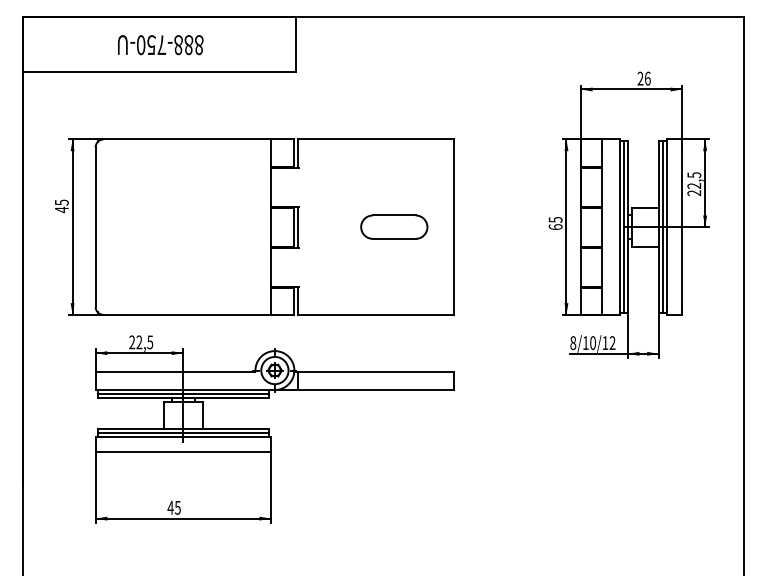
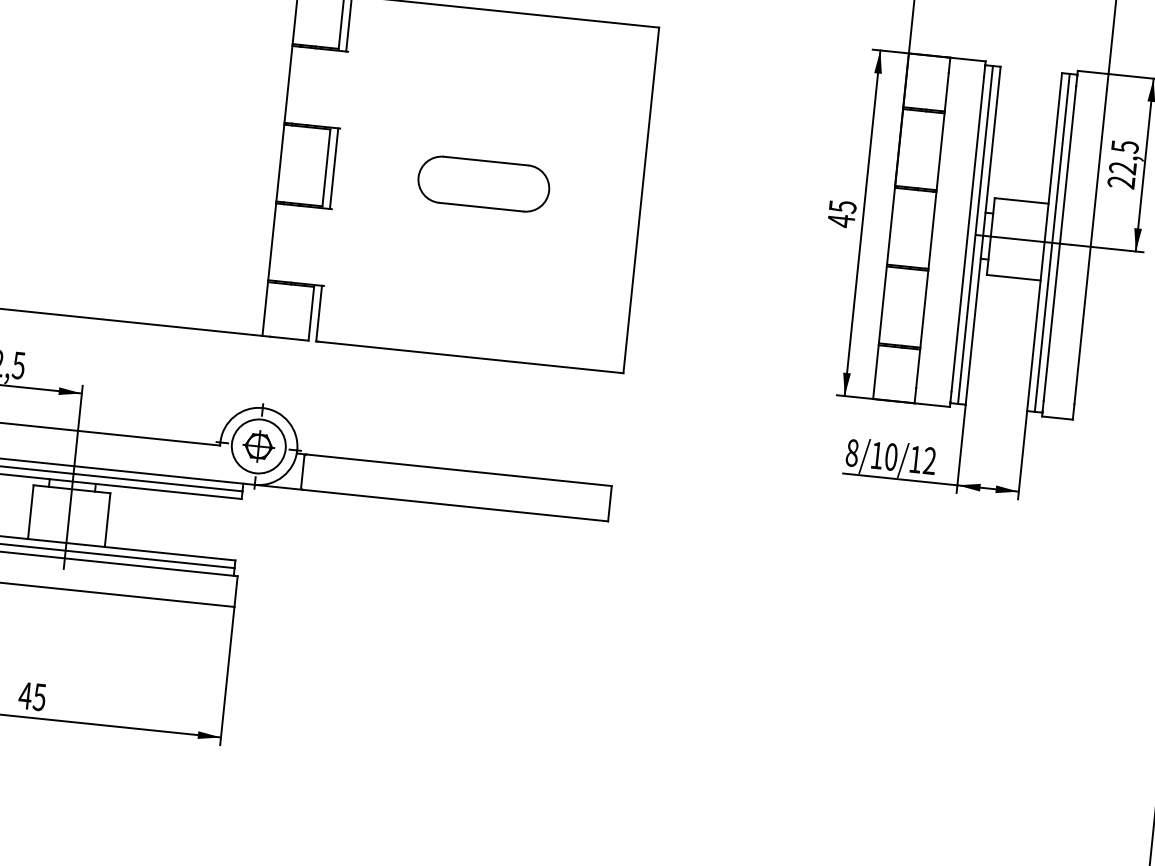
part: (394, 226) -> (484, 182), moved
text: (555, 227) -> (840, 221), 65 -> 45

